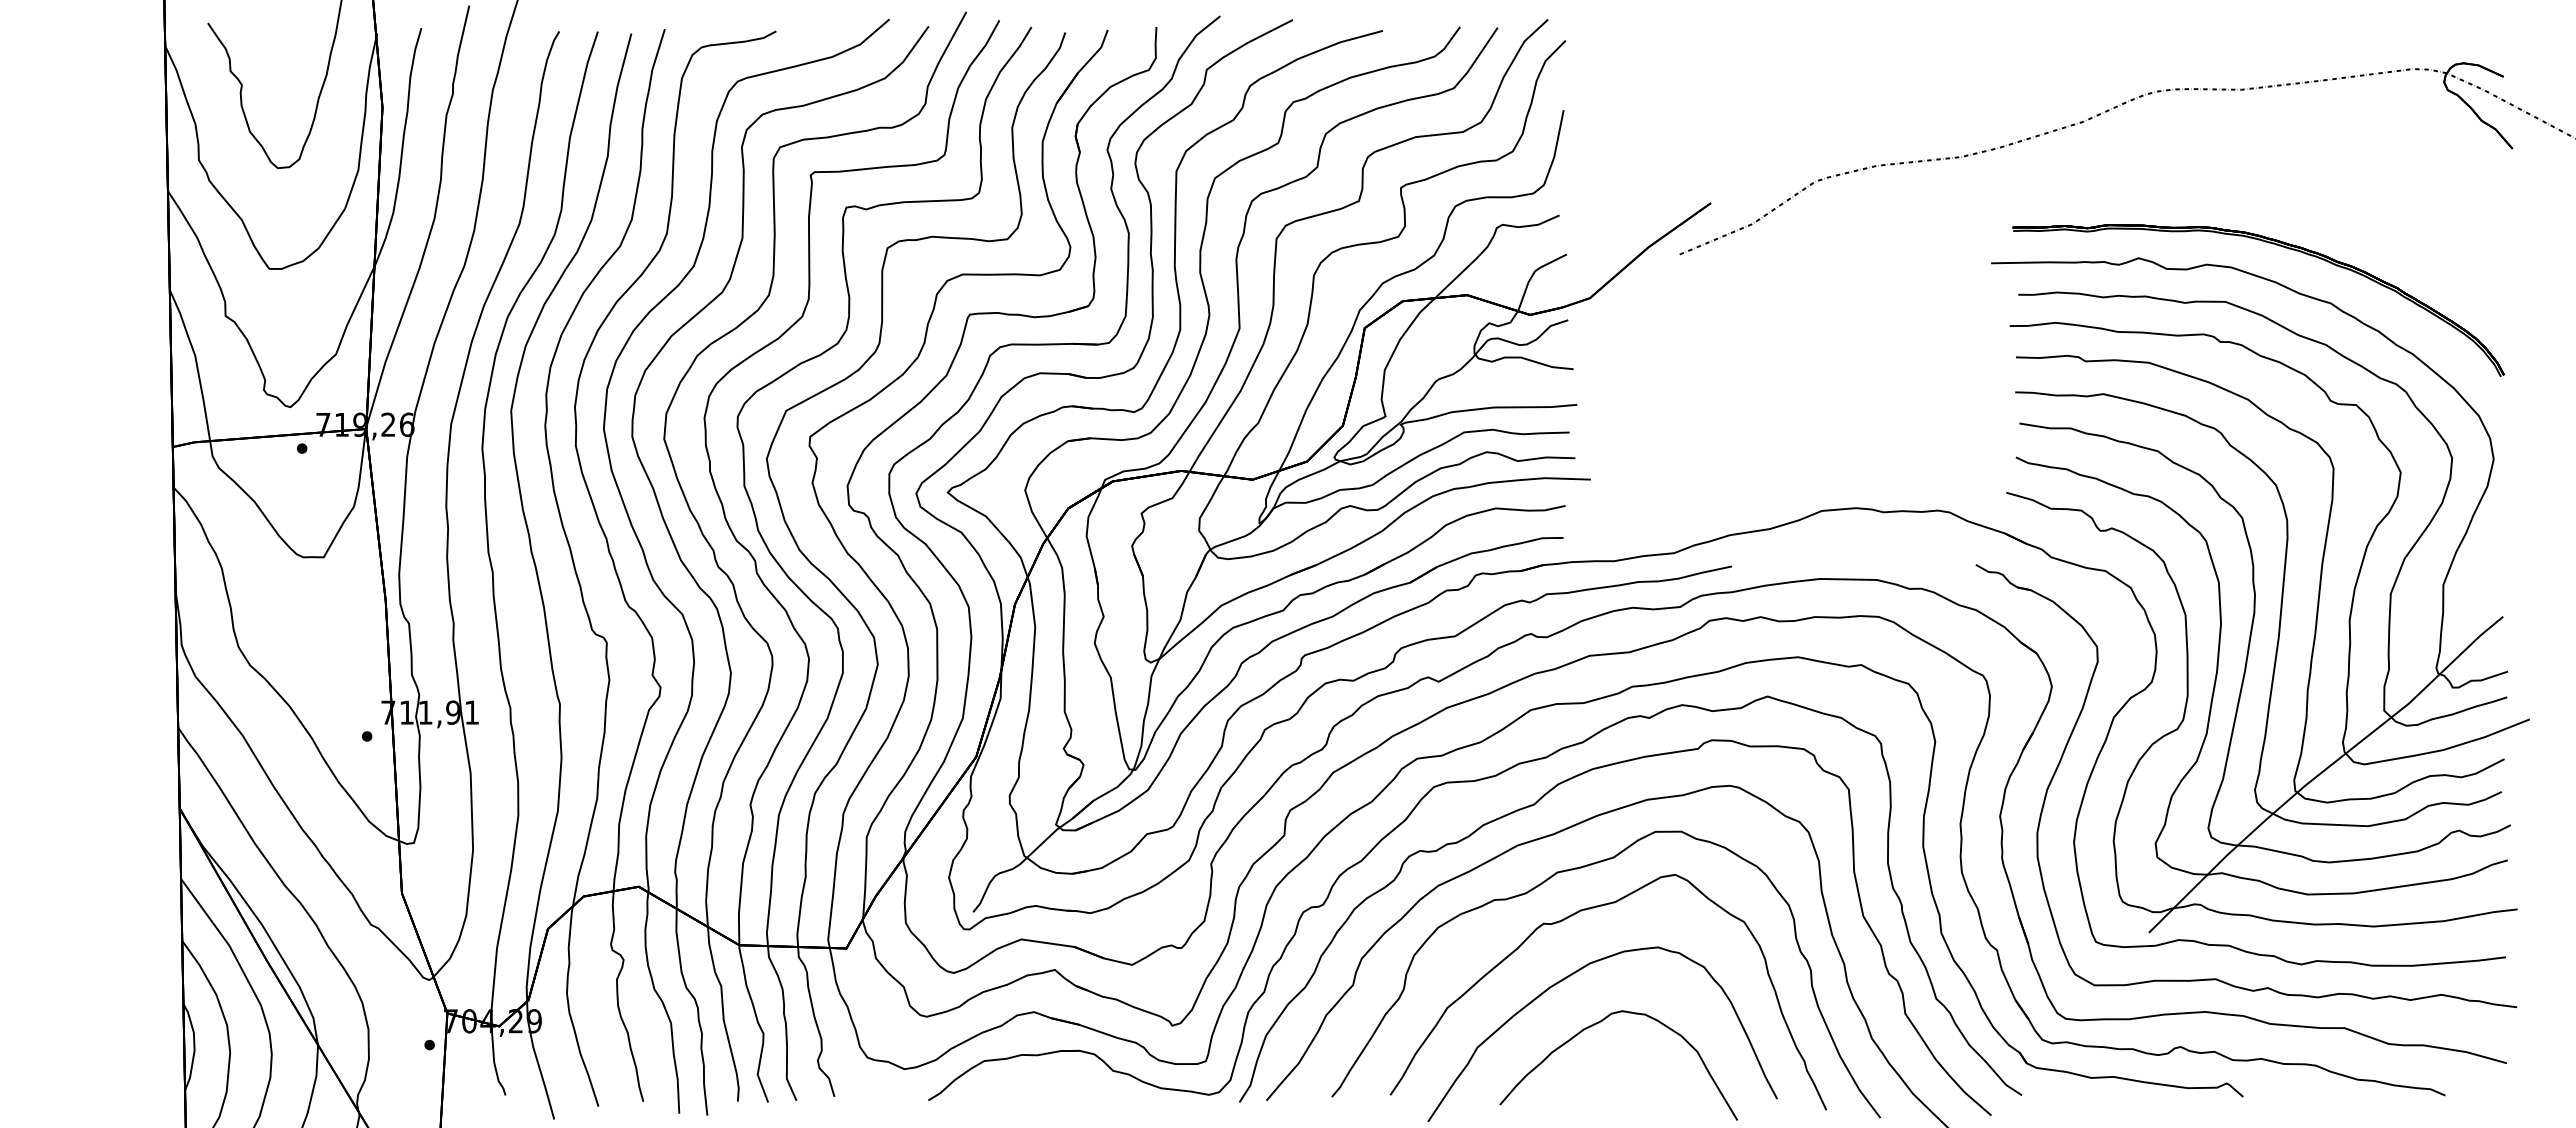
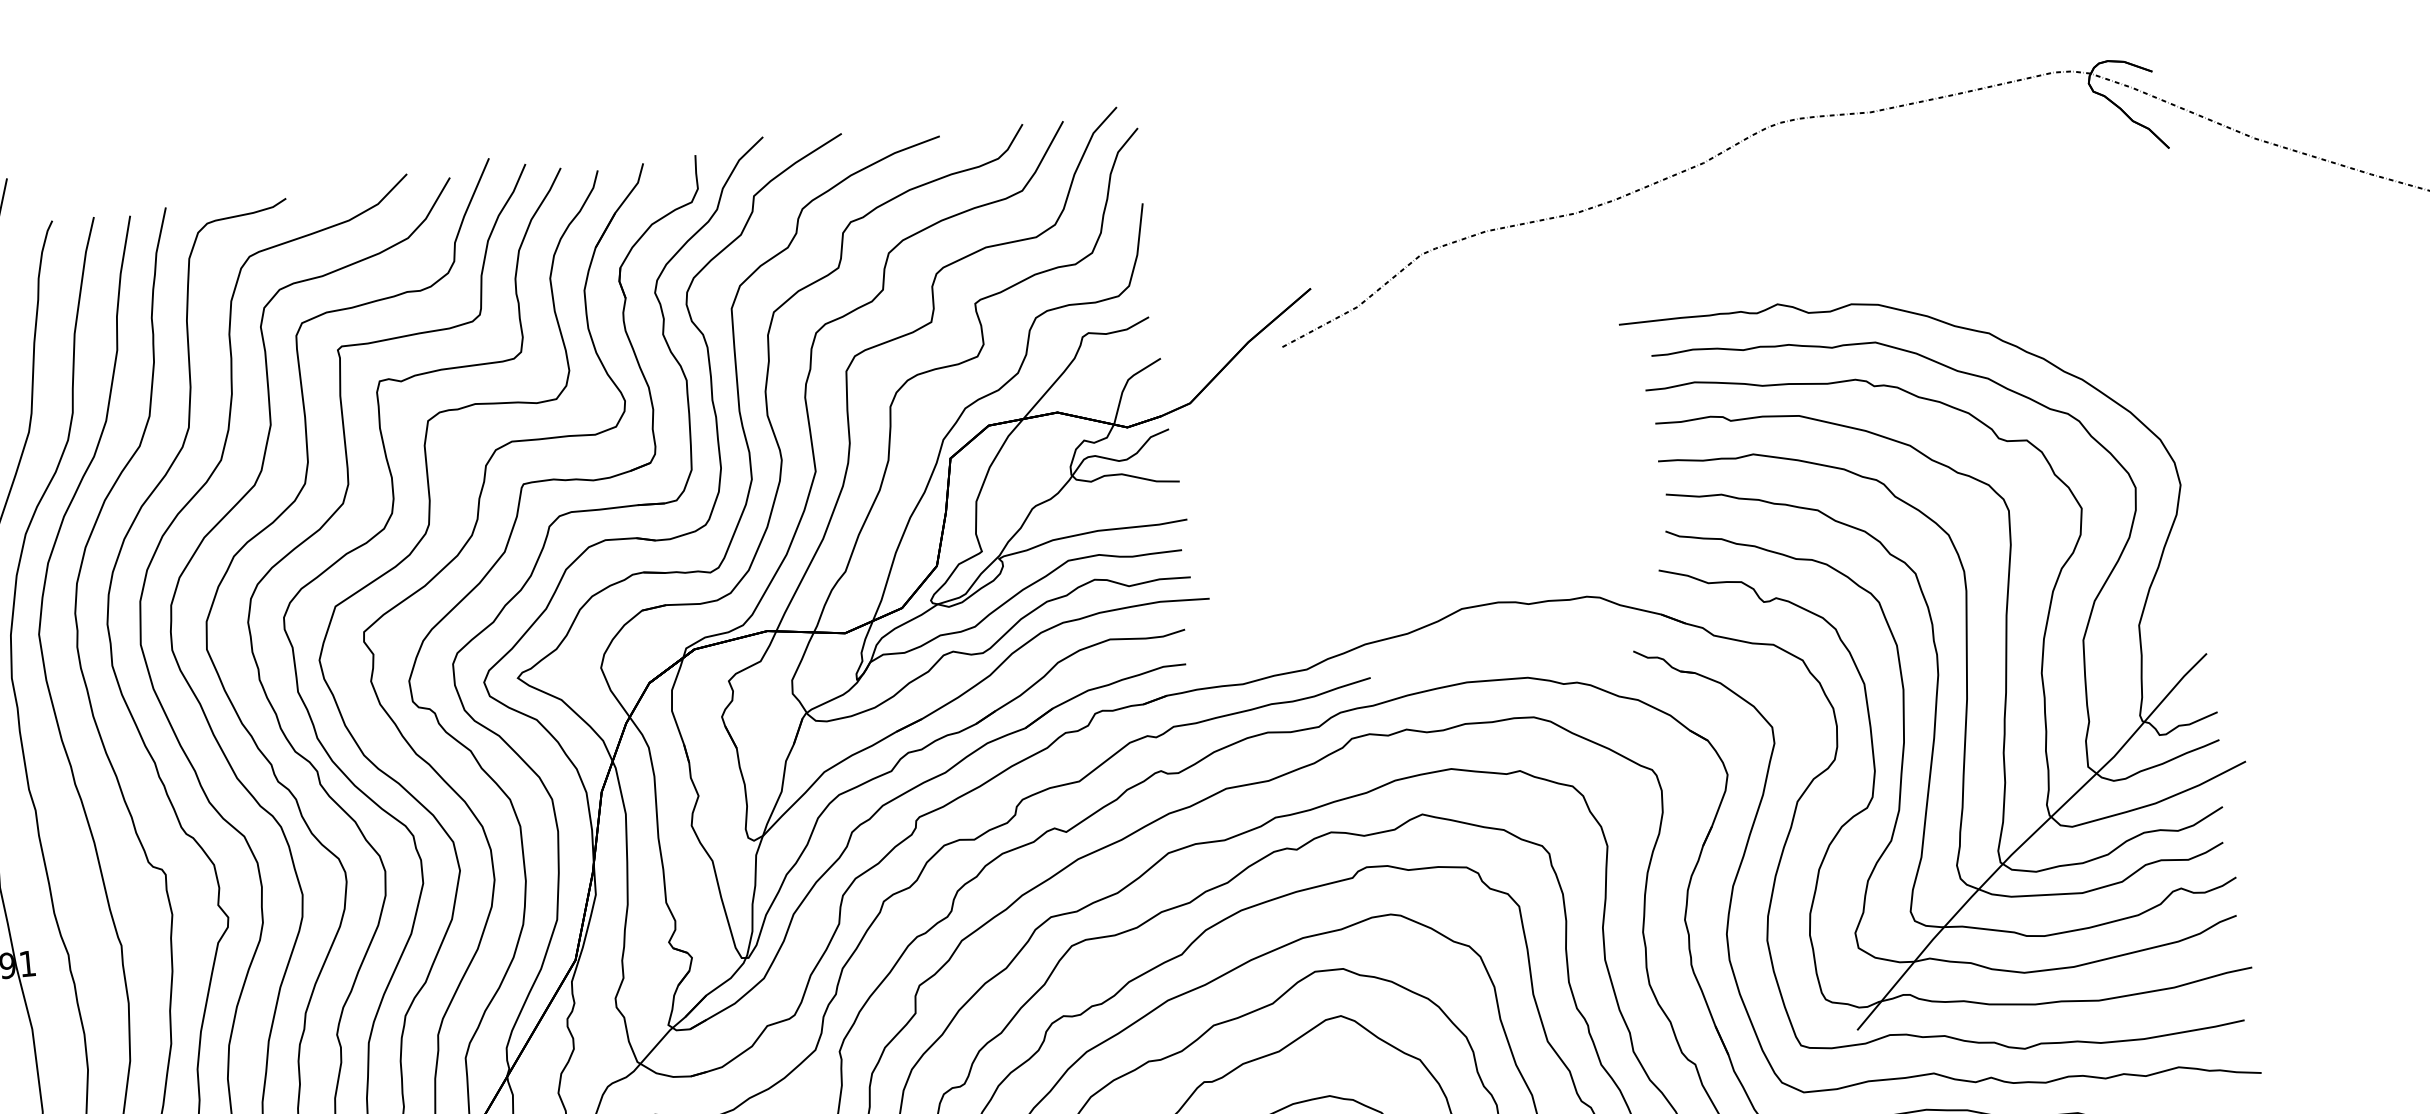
part: (2272, 244) -> (1920, 275), removed

